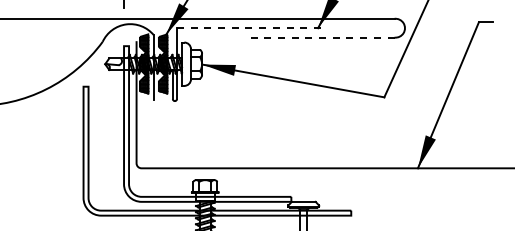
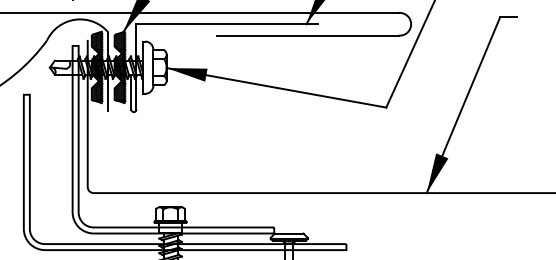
line: (252, 28) -> (227, 24), dashed -> solid
line: (318, 37) -> (306, 35), dashed -> solid

